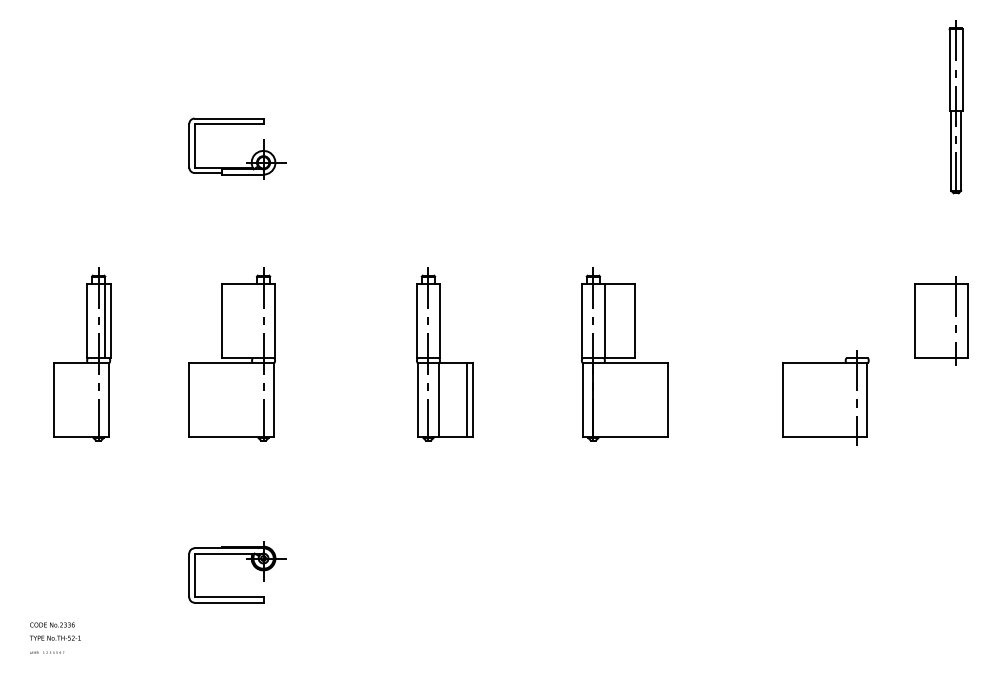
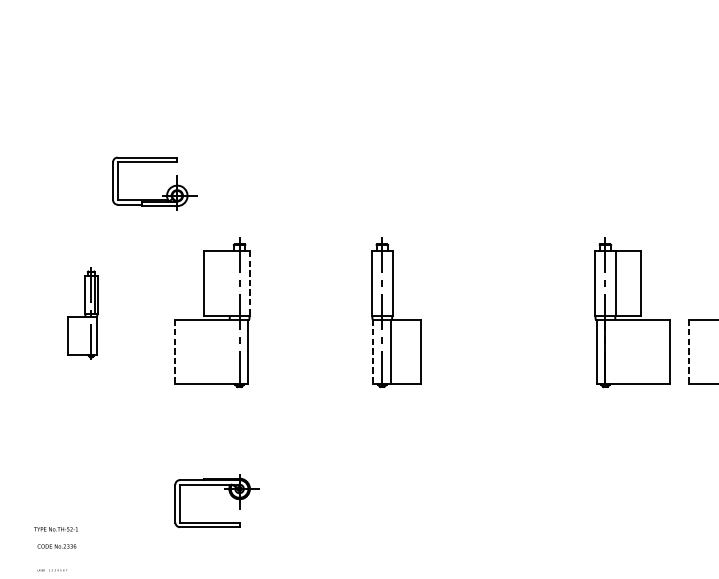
part: (246, 162) -> (162, 195), moved
line: (275, 321) -> (249, 283), solid -> dashed
part: (82, 354) -> (82, 312), size x0.6
part: (624, 354) -> (632, 312), moved
line: (189, 400) -> (175, 352), solid -> dashed
line: (418, 400) -> (373, 352), solid -> dashed
line: (467, 400) -> (416, 352), removed
line: (783, 400) -> (689, 352), solid -> dashed
text: (55, 637) -> (56, 528), moved

